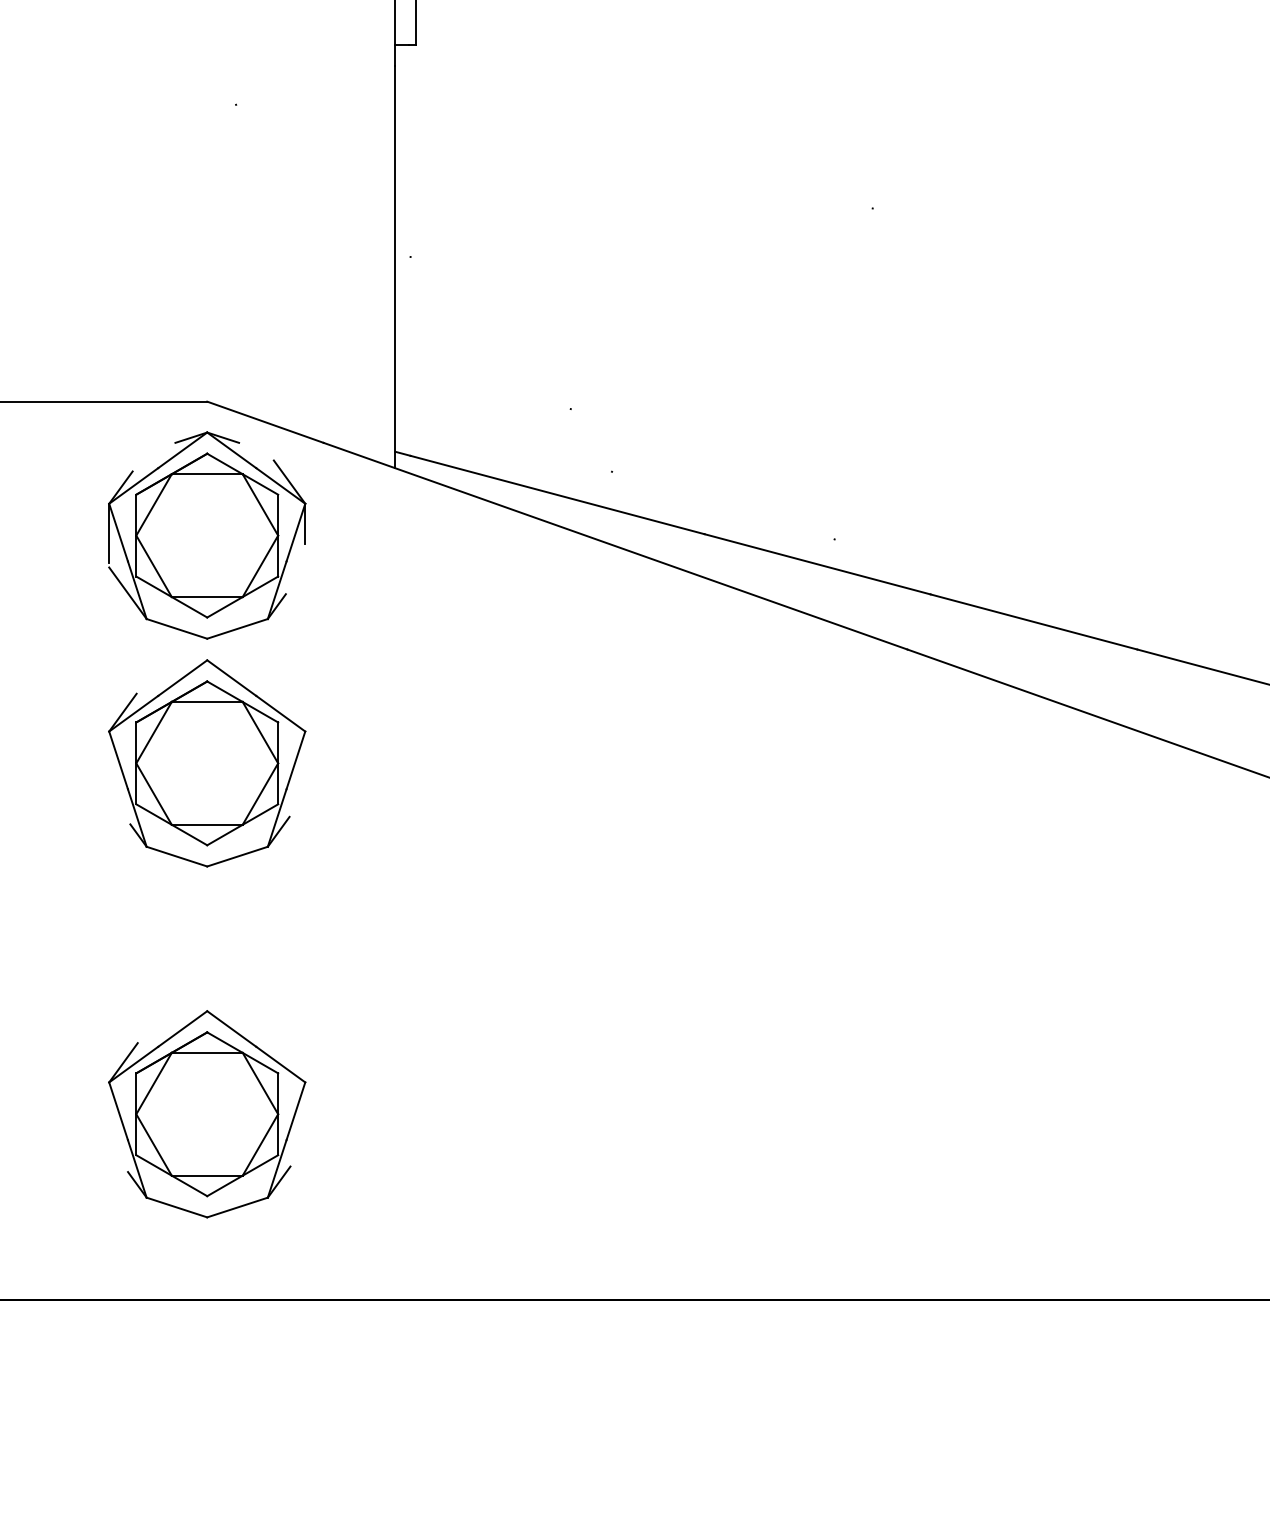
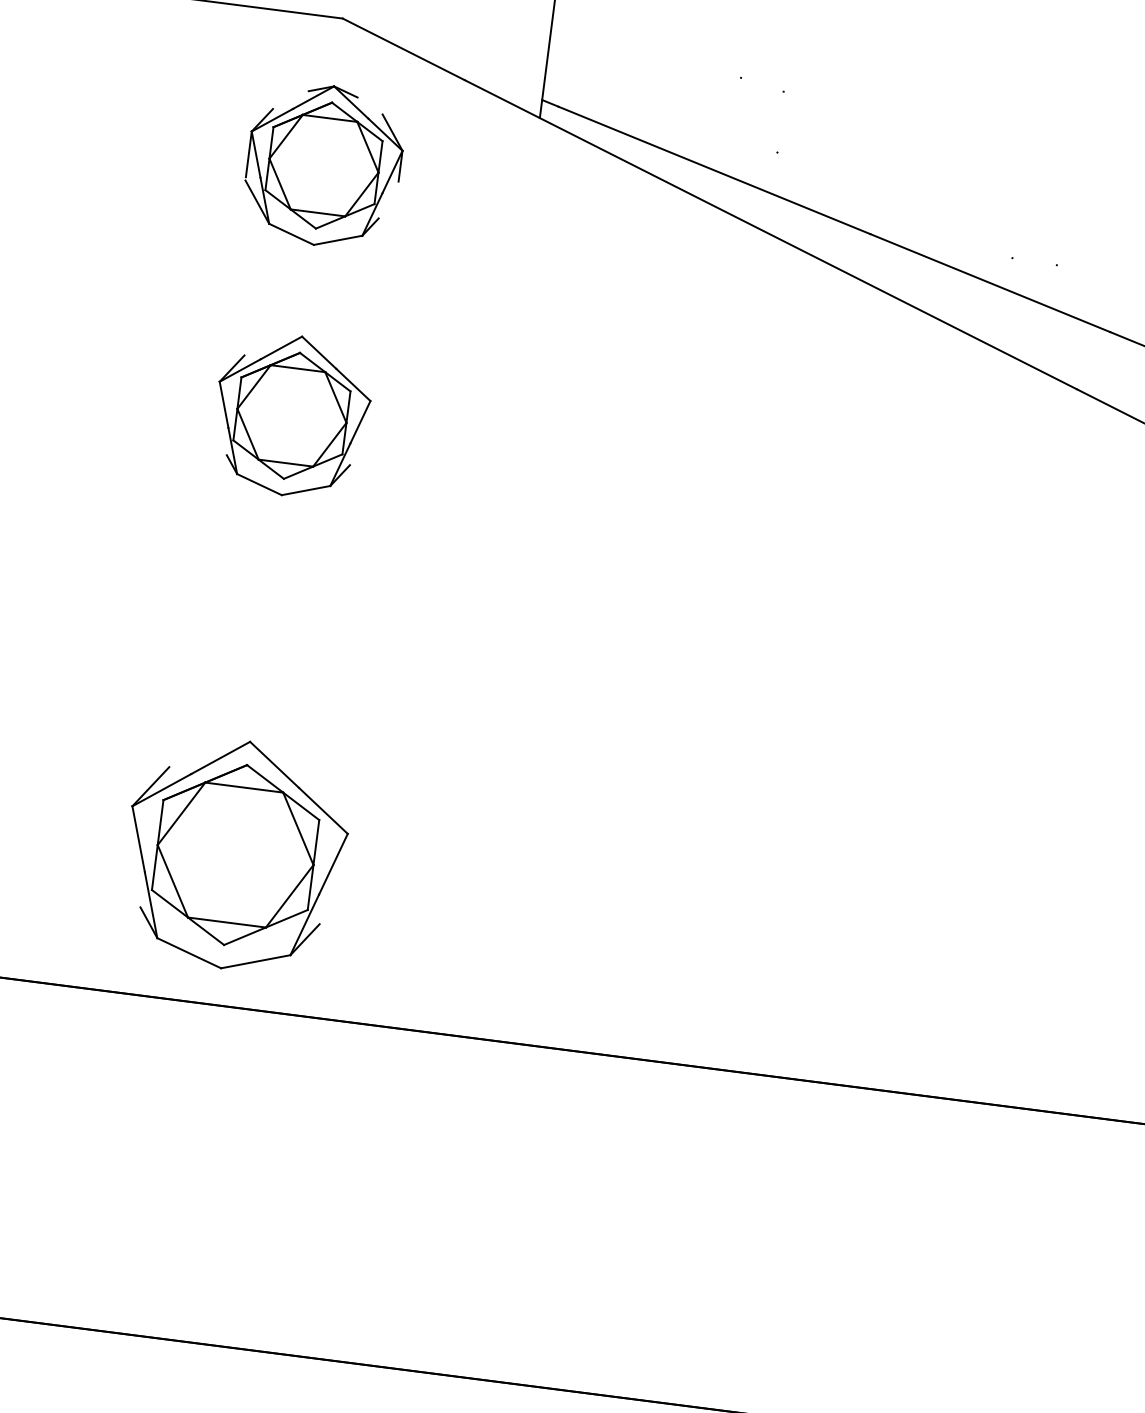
part: (207, 535) -> (324, 165), size x0.7
part: (207, 763) -> (292, 416), size x0.7
part: (207, 1114) -> (235, 855), moved

